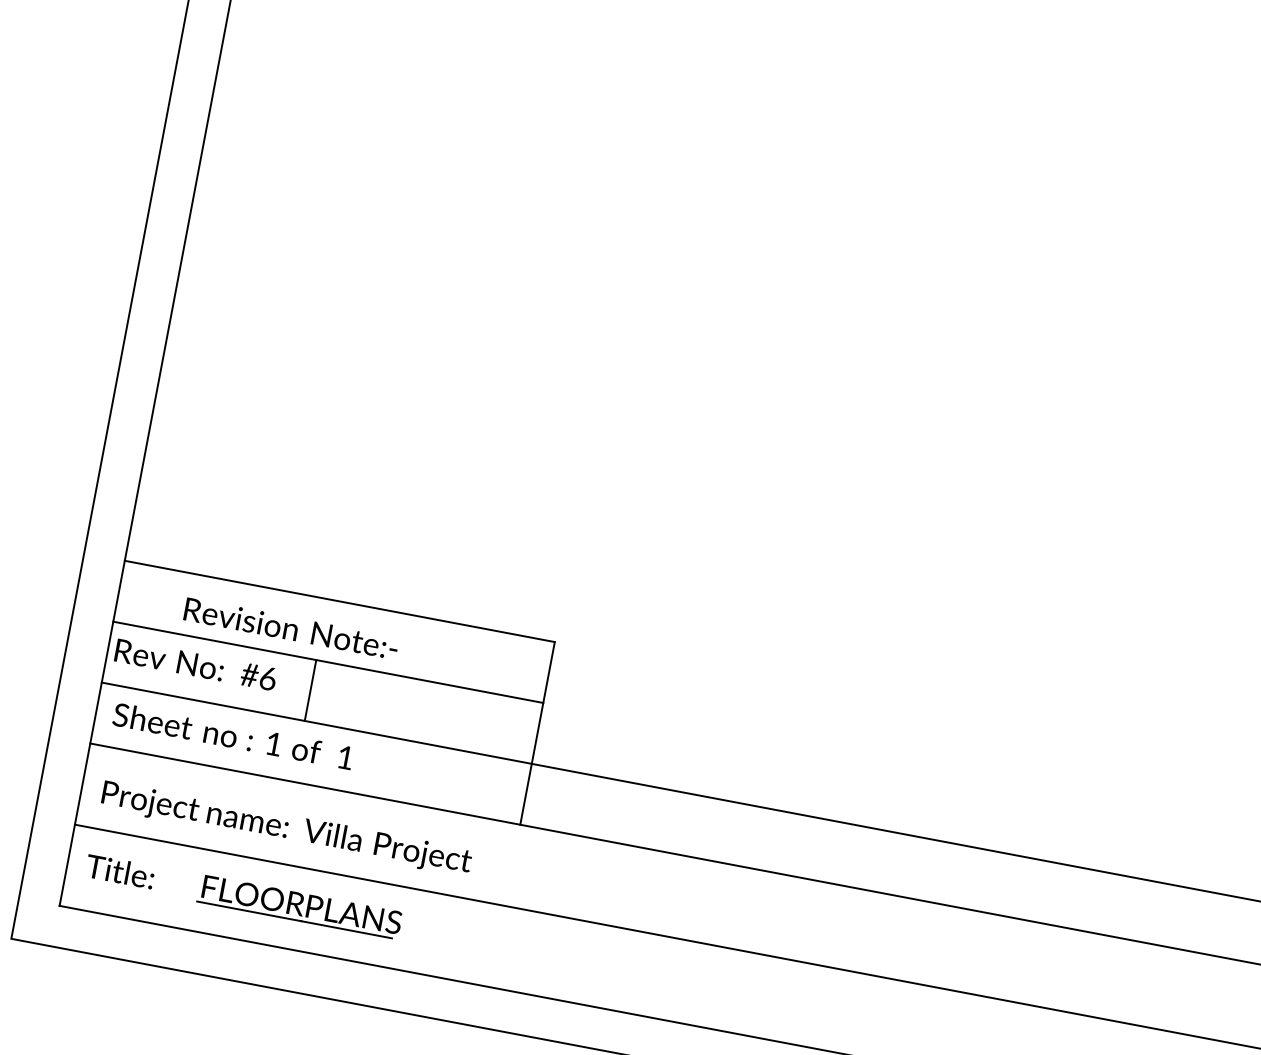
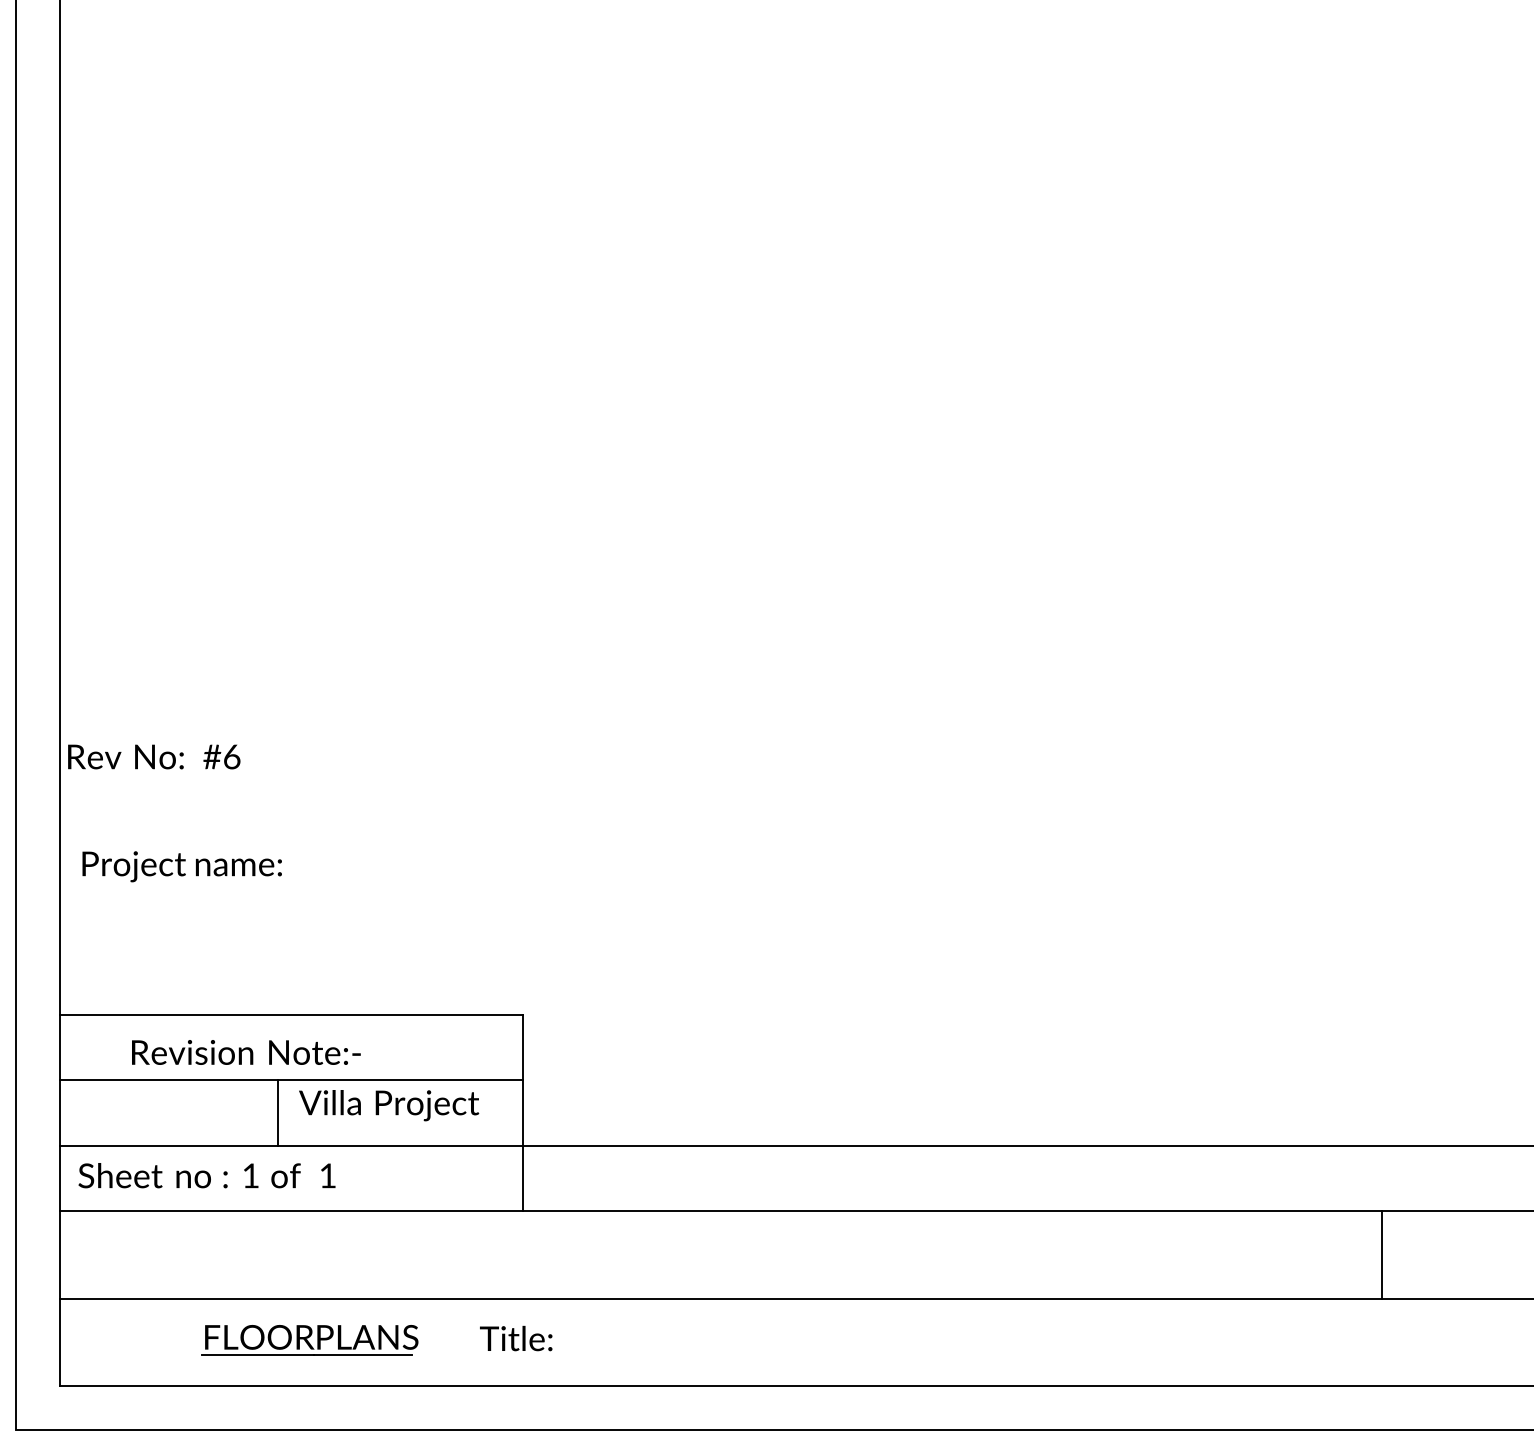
text: (196, 664) -> (154, 756), moved
text: (194, 811) -> (181, 866), moved
text: (387, 848) -> (389, 1105), moved
text: (120, 871) -> (516, 1338), moved

